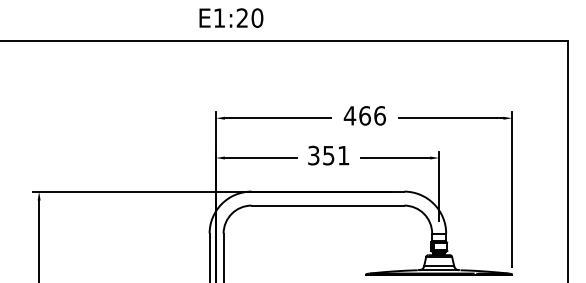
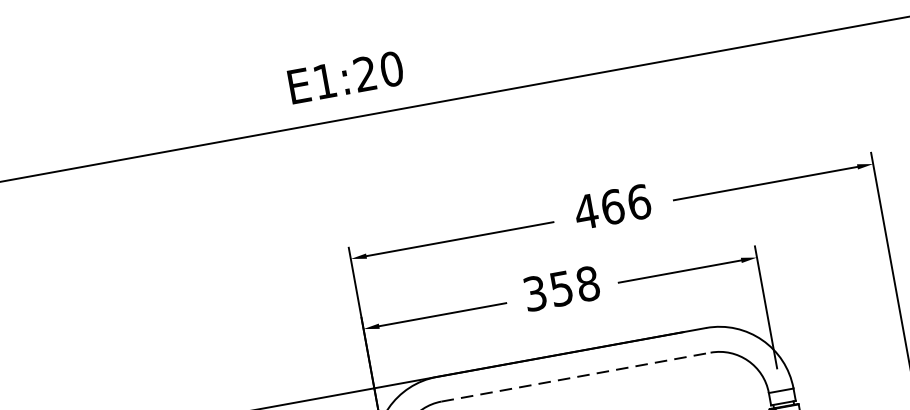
text: (343, 155) -> (587, 283), 351 -> 358
line: (328, 205) -> (577, 376), solid -> dashed

